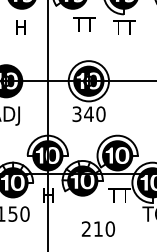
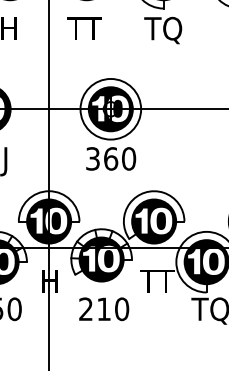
text: (84, 24) -> (84, 28), moved
text: (123, 28) -> (162, 29), TT -> TQ
text: (88, 114) -> (110, 159), 340 -> 360
text: (97, 228) -> (102, 308), moved

